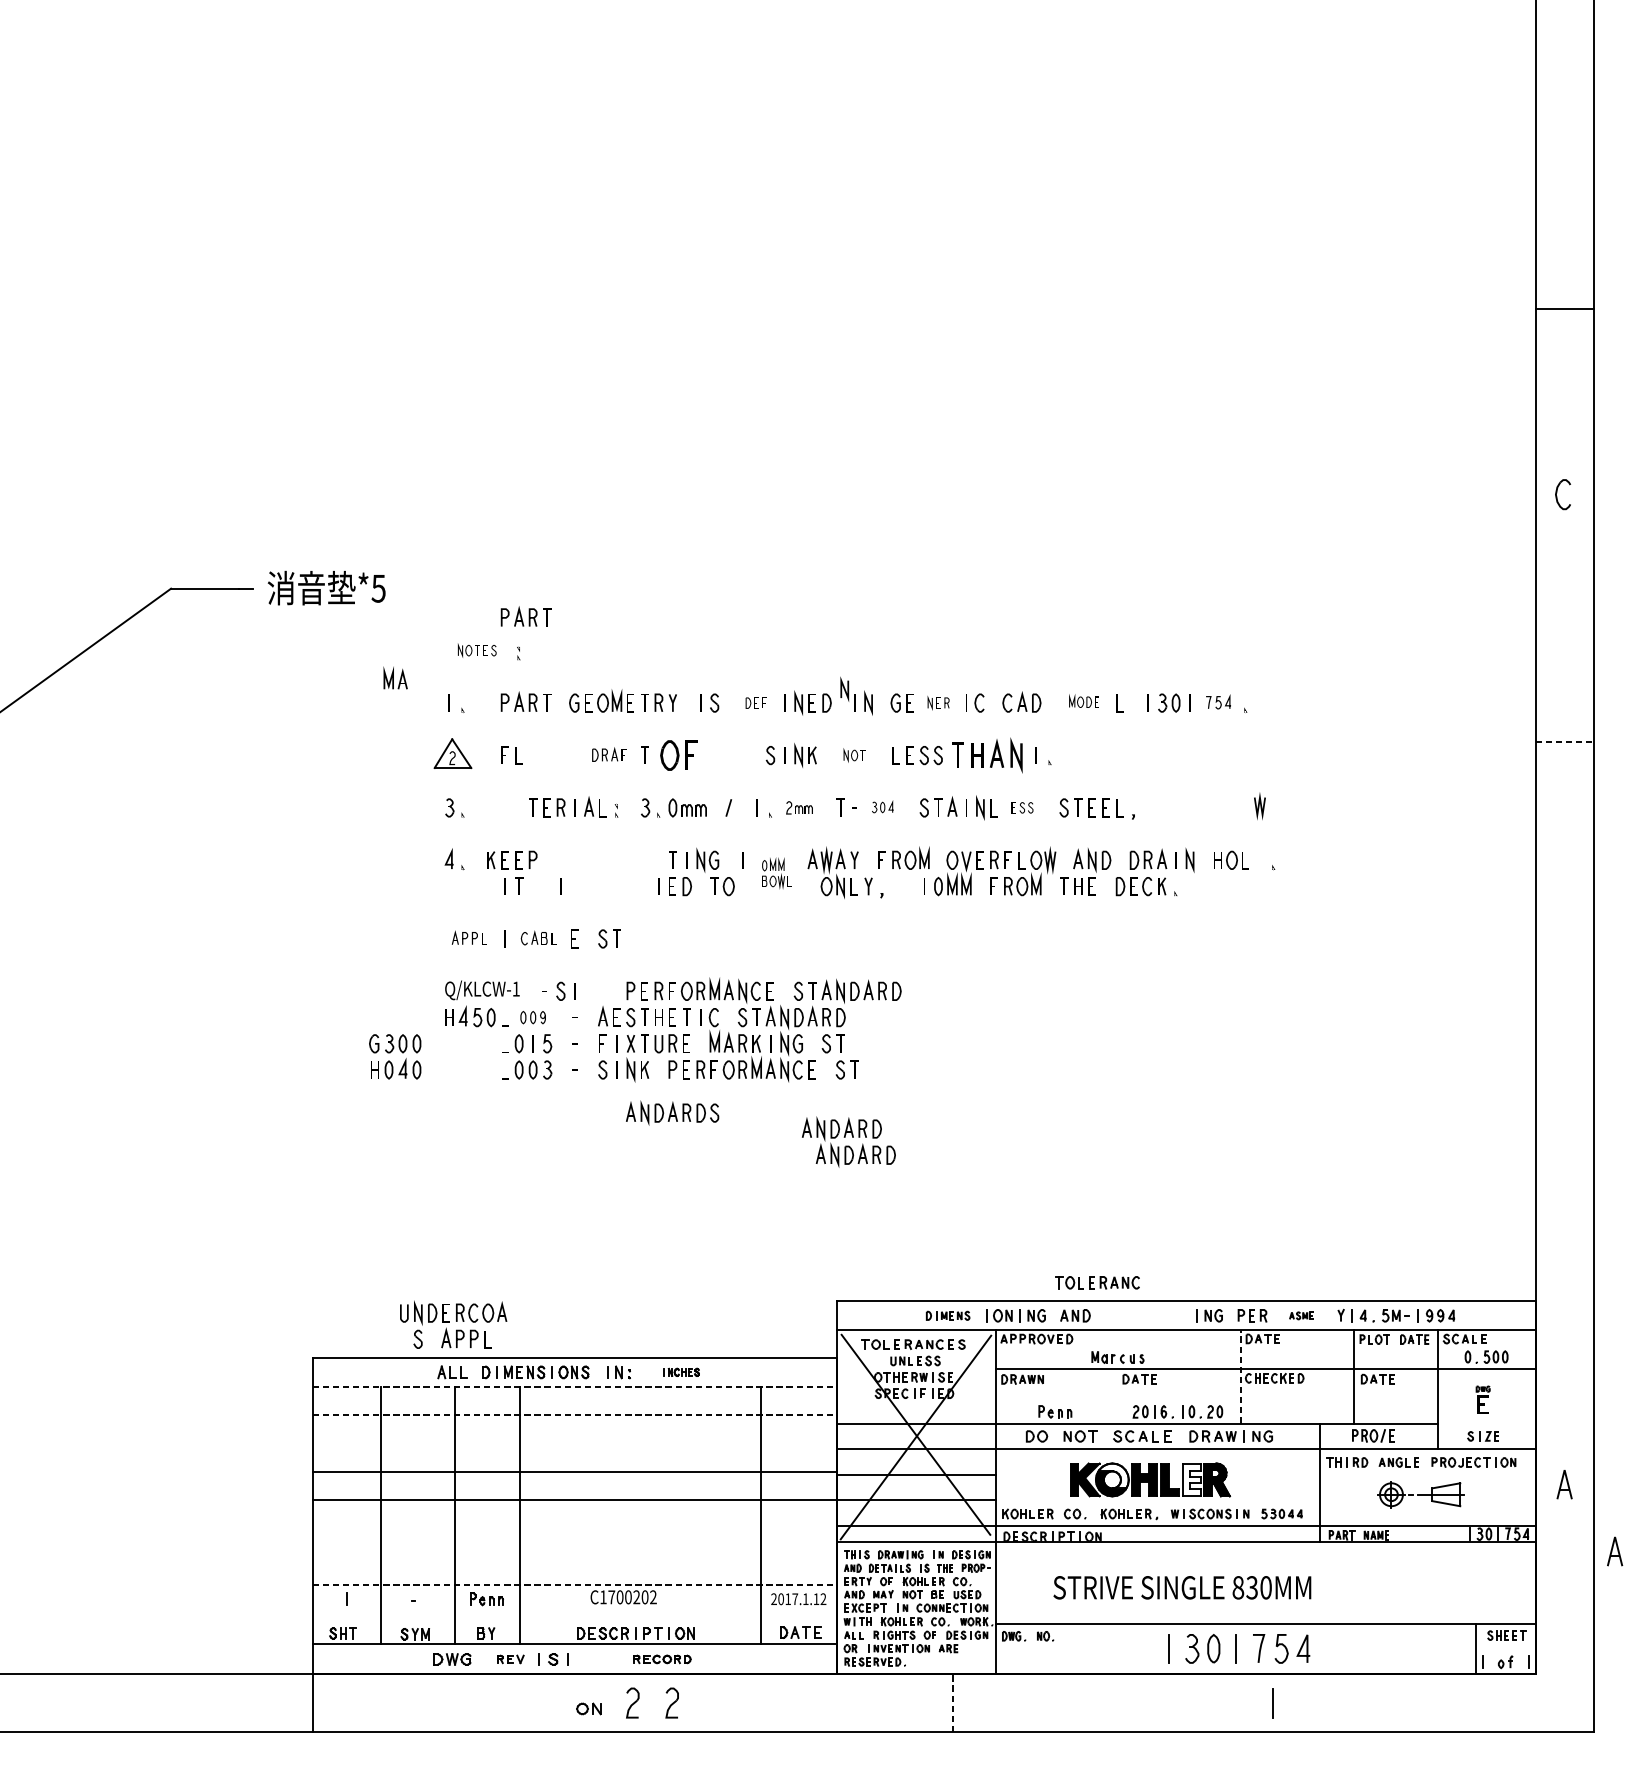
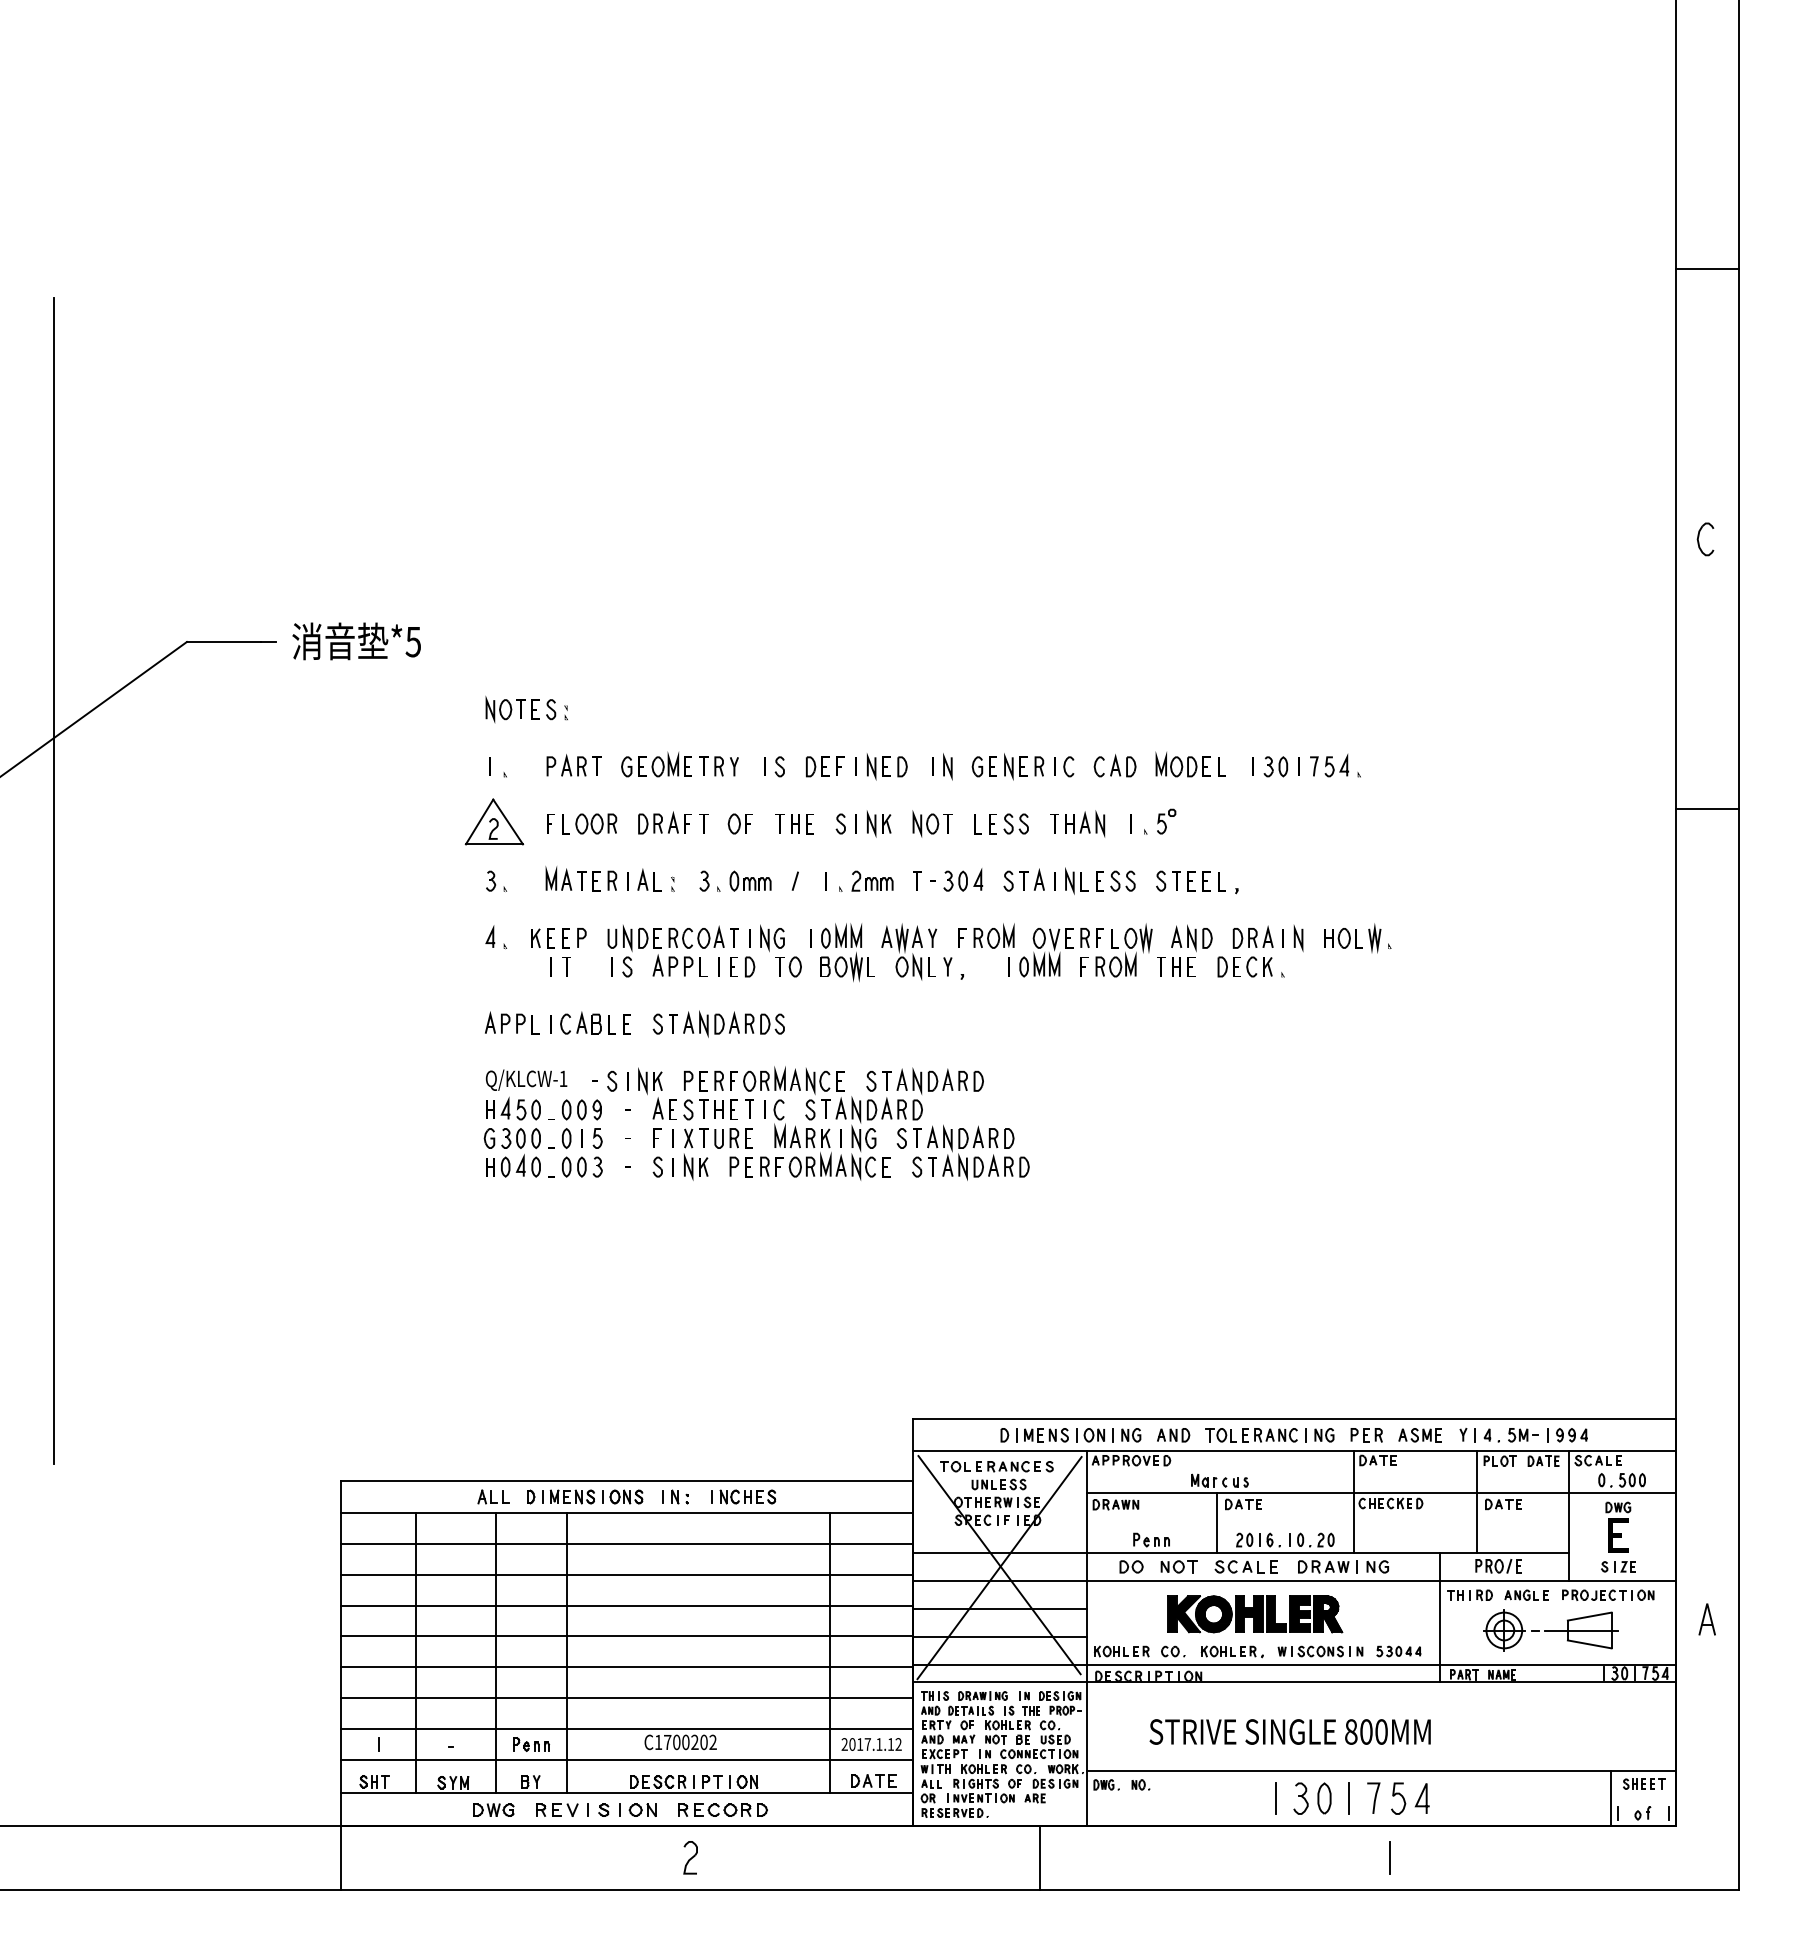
line: (1564, 308) -> (1707, 269), moved
part: (525, 616) -> (573, 672), removed
part: (476, 650) -> (520, 709), size x1.67
part: (395, 678) -> (558, 878), moved
line: (844, 689) -> (921, 751), removed
part: (1083, 700) -> (1182, 764), size x1.67
part: (1218, 701) -> (1329, 765), size x1.43
part: (756, 702) -> (825, 766), size x1.67
part: (938, 702) -> (1024, 766), size x1.67
line: (1564, 742) -> (1707, 809), dashed -> solid
part: (453, 753) -> (494, 821), size x1.43
part: (1068, 753) -> (1166, 821), added
part: (608, 754) -> (664, 822), size x1.43
part: (546, 755) -> (596, 823), added
part: (677, 755) -> (739, 823), size x0.62
part: (728, 755) -> (794, 824), added
part: (854, 755) -> (932, 823), size x1.67
part: (987, 755) -> (1077, 823), size x0.71
part: (882, 806) -> (963, 879), size x1.67
line: (1259, 806) -> (1374, 938), moved
line: (48, 807) -> (53, 880), added
part: (799, 807) -> (872, 880), size x1.43
part: (1022, 807) -> (1115, 880), size x1.67
part: (776, 873) -> (847, 952), size x1.67
part: (469, 937) -> (512, 1022), size x1.43
part: (538, 937) -> (587, 1022), size x1.43
part: (596, 991) -> (650, 1081), added
part: (532, 1017) -> (581, 1109), size x1.43
part: (394, 1056) -> (511, 1152), moved
part: (672, 1112) -> (733, 1023), moved
part: (848, 1141) -> (978, 1152), moved
part: (1097, 1283) -> (1251, 1435), moved
part: (947, 1316) -> (1034, 1435), size x1.43
part: (1300, 1316) -> (1419, 1435), size x1.67
part: (453, 1324) -> (665, 950), moved
part: (681, 1371) -> (743, 1496), size x1.67
line: (1240, 1376) -> (1353, 1501), dashed -> solid
line: (574, 1386) -> (627, 1512), dashed -> solid
line: (1114, 1395) -> (1216, 1522), added
part: (1483, 1399) -> (1618, 1526), size x1.67
line: (574, 1415) -> (627, 1543), dashed -> solid
line: (574, 1443) -> (627, 1574), added
fill: (1112, 1475) -> (1214, 1609), added
fill: (1191, 1480) -> (1300, 1614), added
part: (1420, 1494) -> (1550, 1630), size x1.43
line: (574, 1528) -> (627, 1667), added
part: (1614, 1551) -> (1761, 1692), removed
line: (574, 1557) -> (627, 1698), added
line: (574, 1585) -> (627, 1729), dashed -> solid
text: (1251, 1587) -> (1365, 1731), 830MM -> 800MM
line: (574, 1612) -> (627, 1759), added
part: (510, 1658) -> (557, 1809), size x1.43
part: (662, 1658) -> (722, 1809), size x1.43
part: (672, 1702) -> (733, 1857), removed
line: (953, 1702) -> (1040, 1857), dashed -> solid
part: (588, 1708) -> (642, 1809), moved

